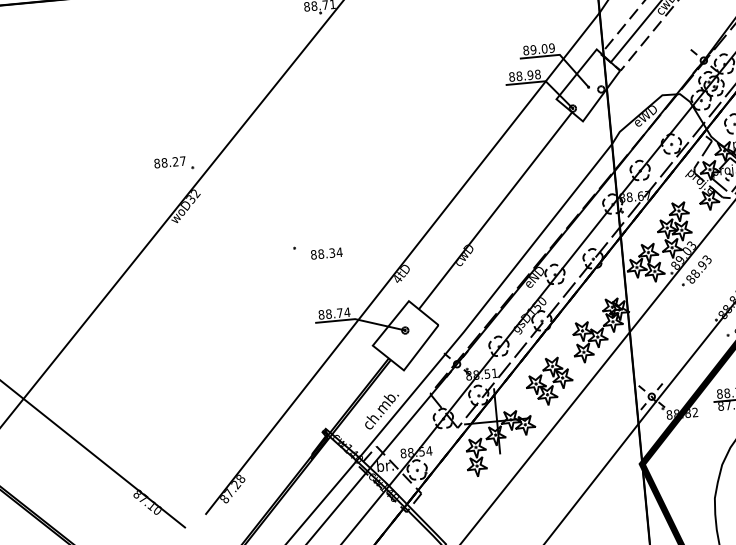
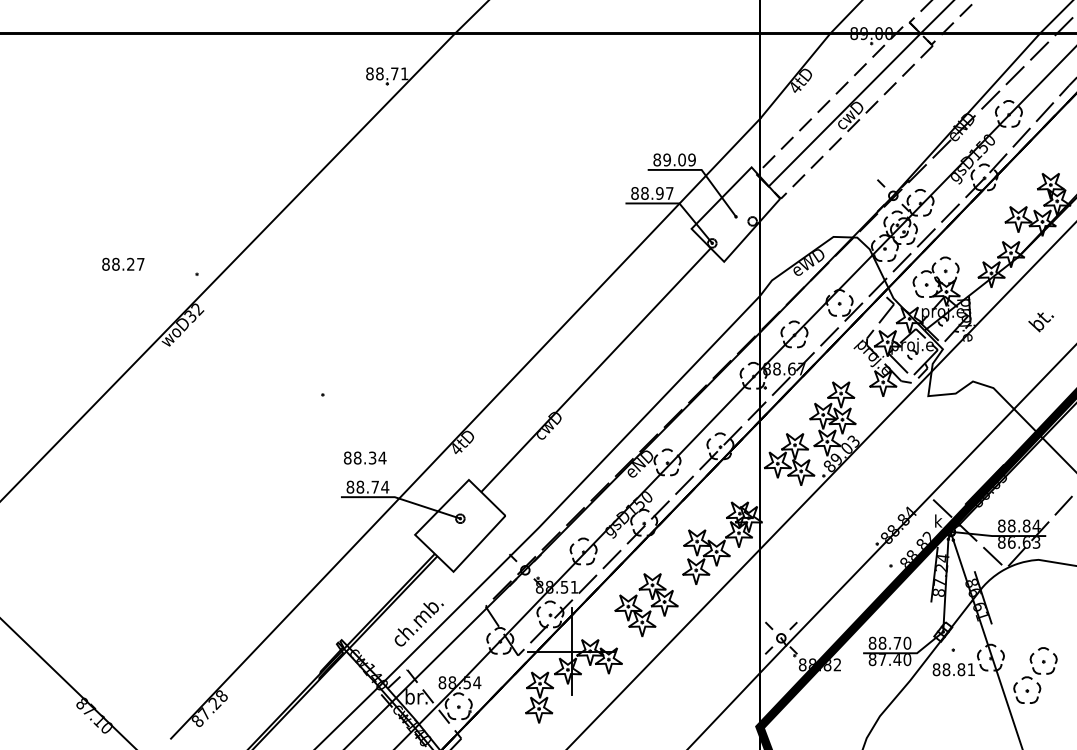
text: (537, 74) -> (669, 193), 88.98 -> 88.97
text: (170, 161) -> (123, 263), moved
text: (326, 253) -> (365, 457), moved
part: (696, 270) -> (857, 475), removed

